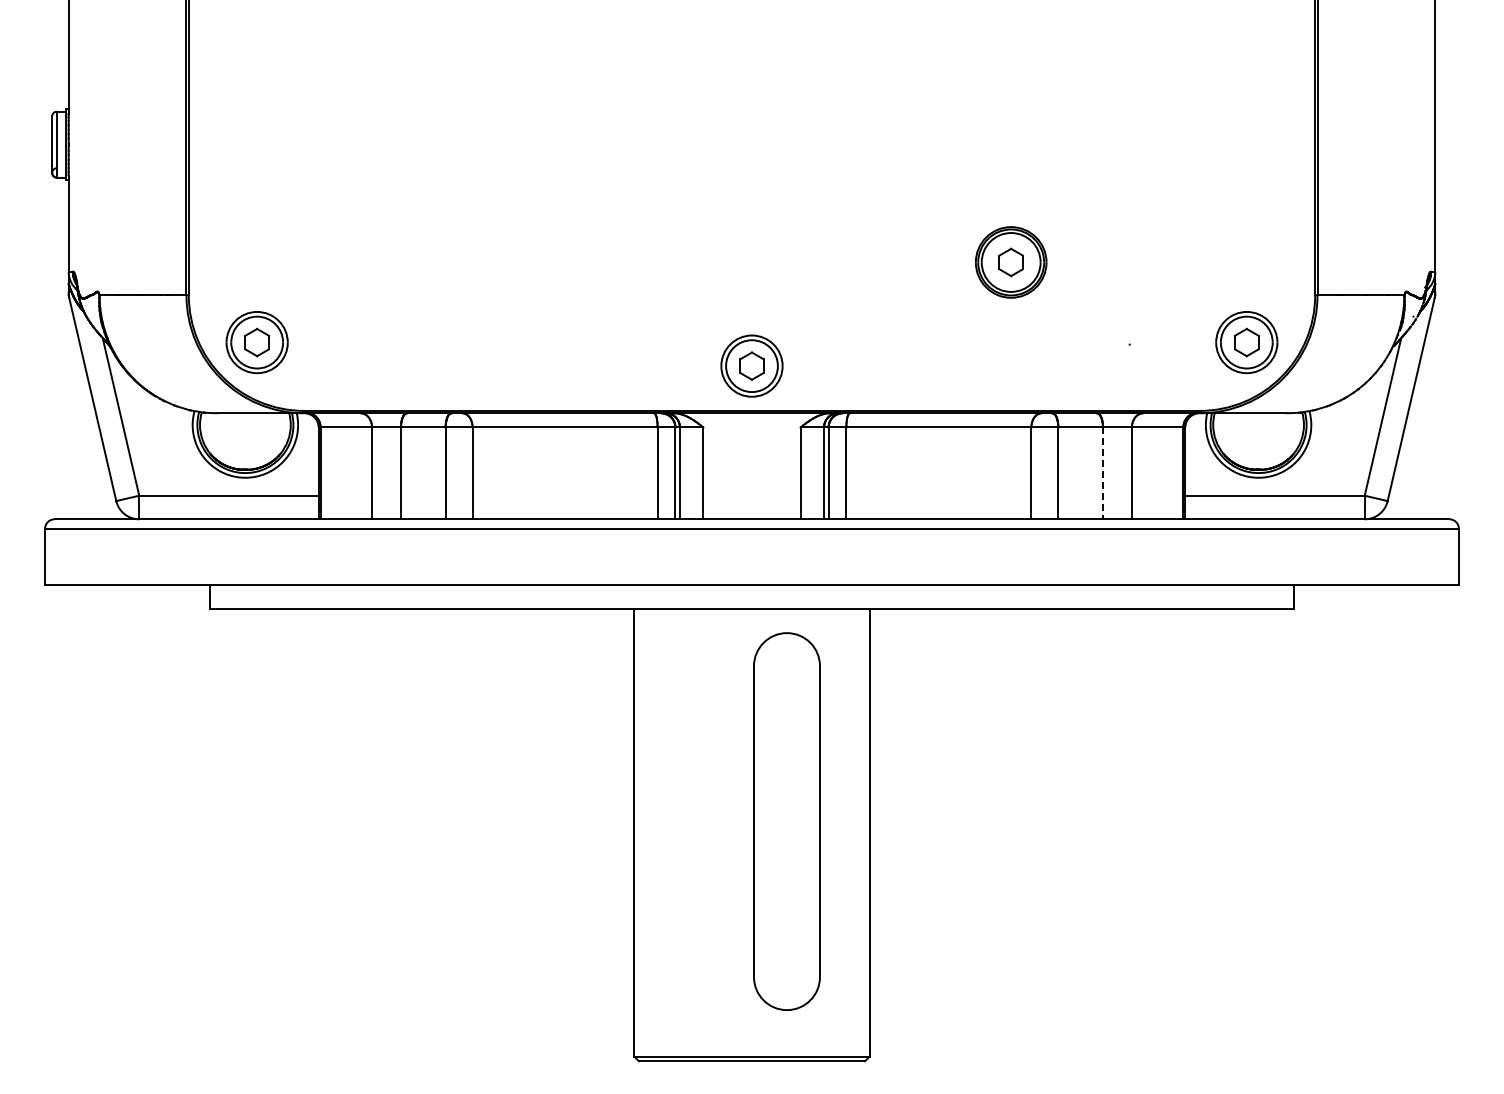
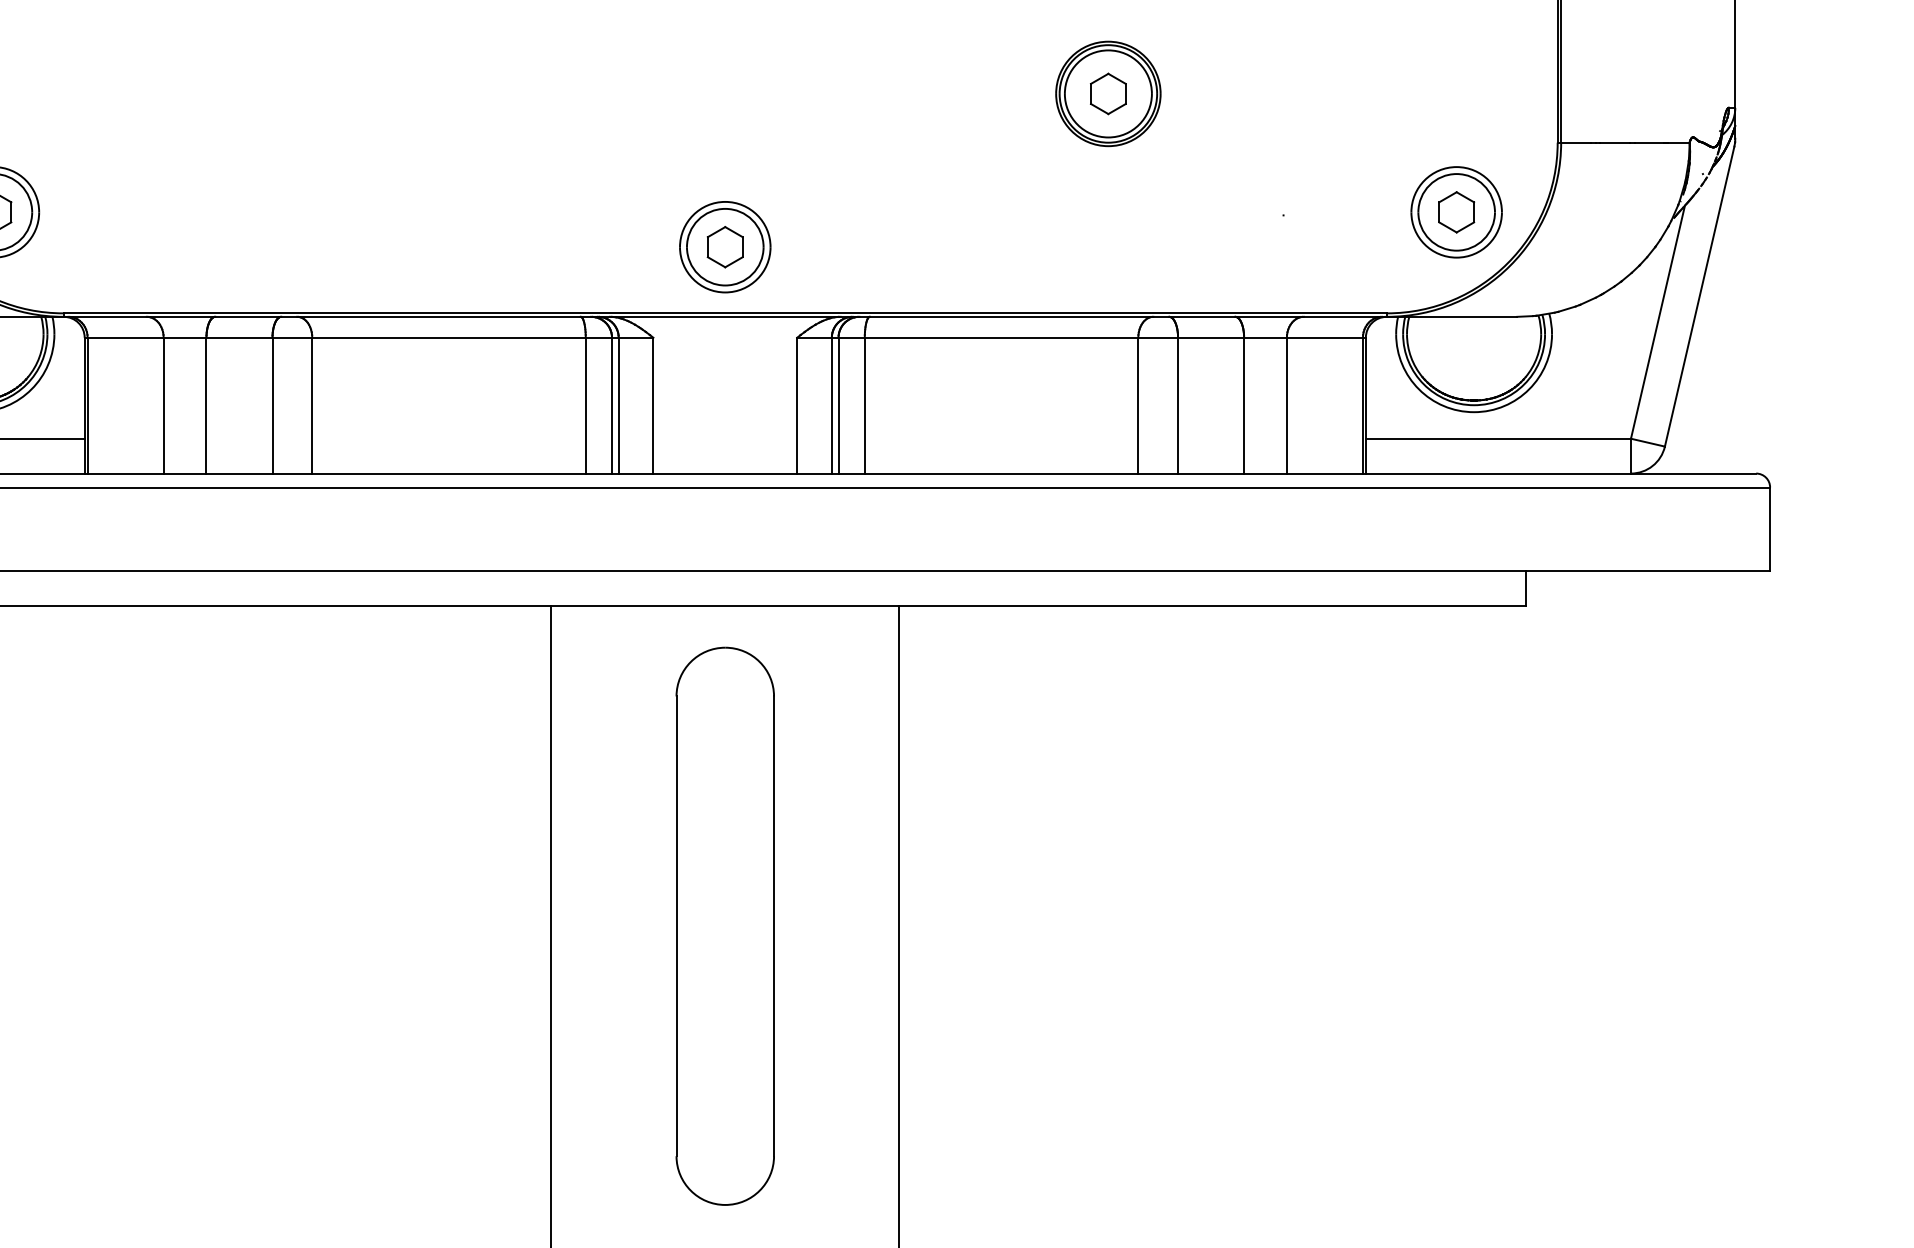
line: (1103, 473) -> (1244, 405), dashed -> solid
part: (786, 821) -> (724, 926), moved

